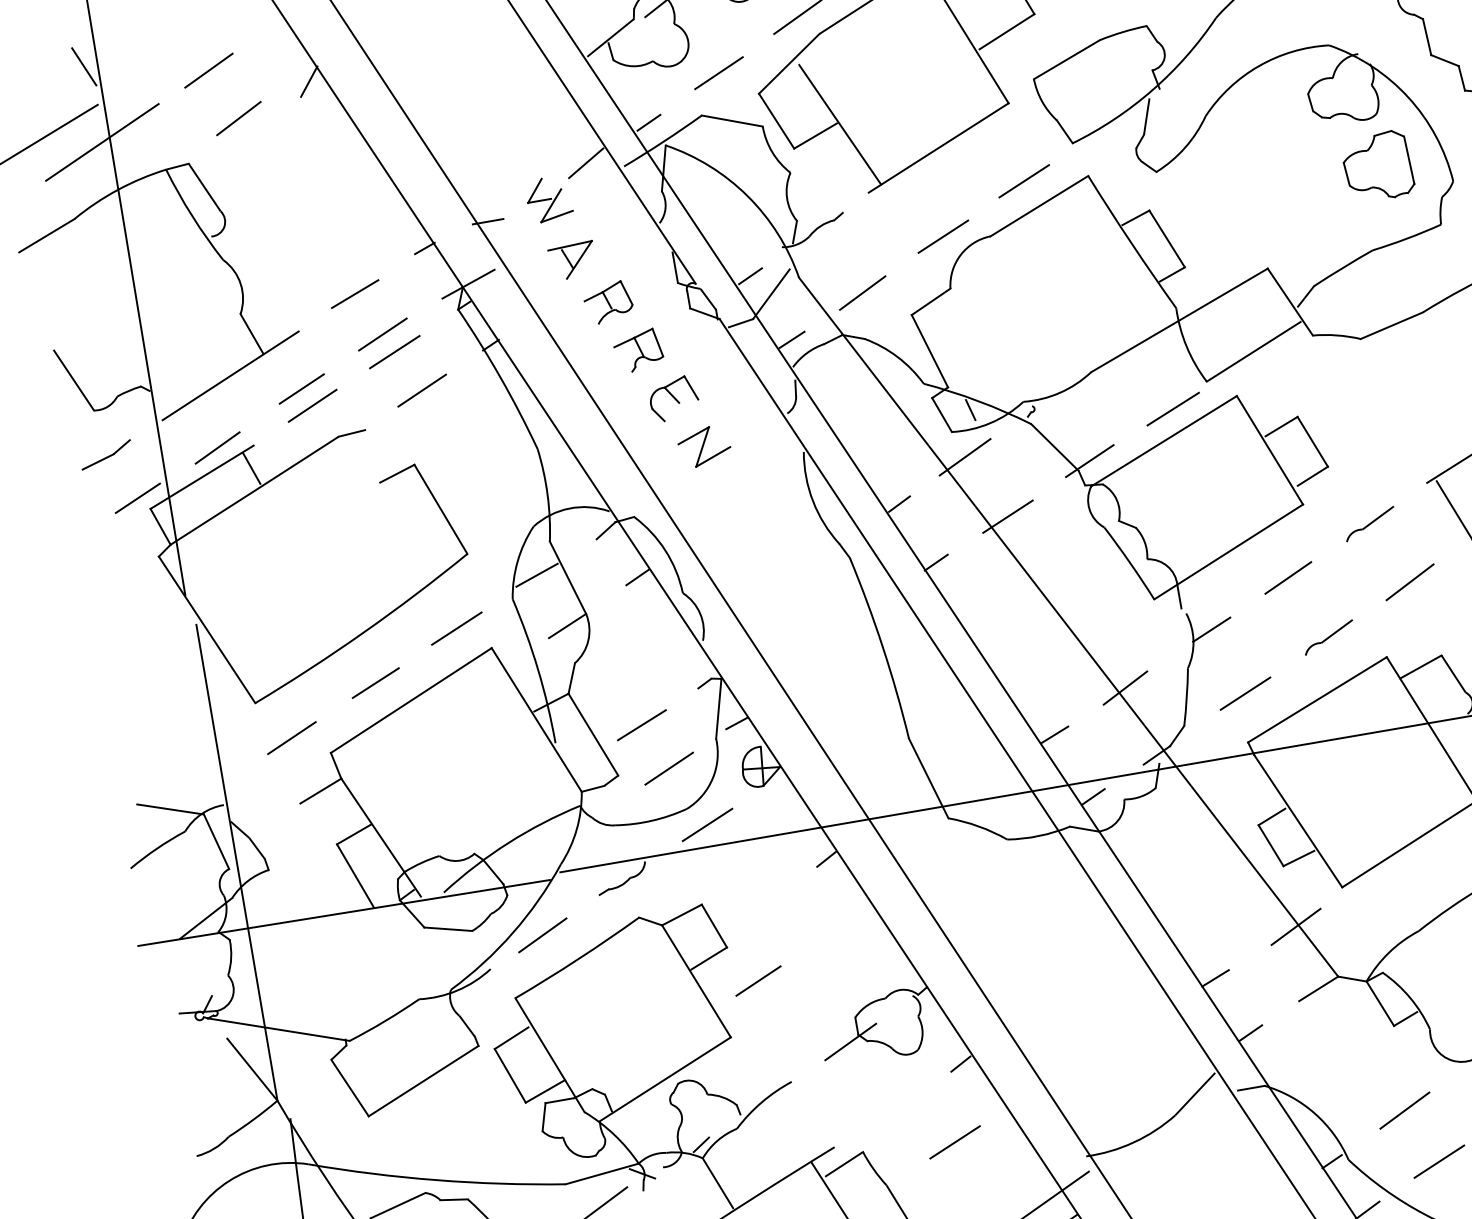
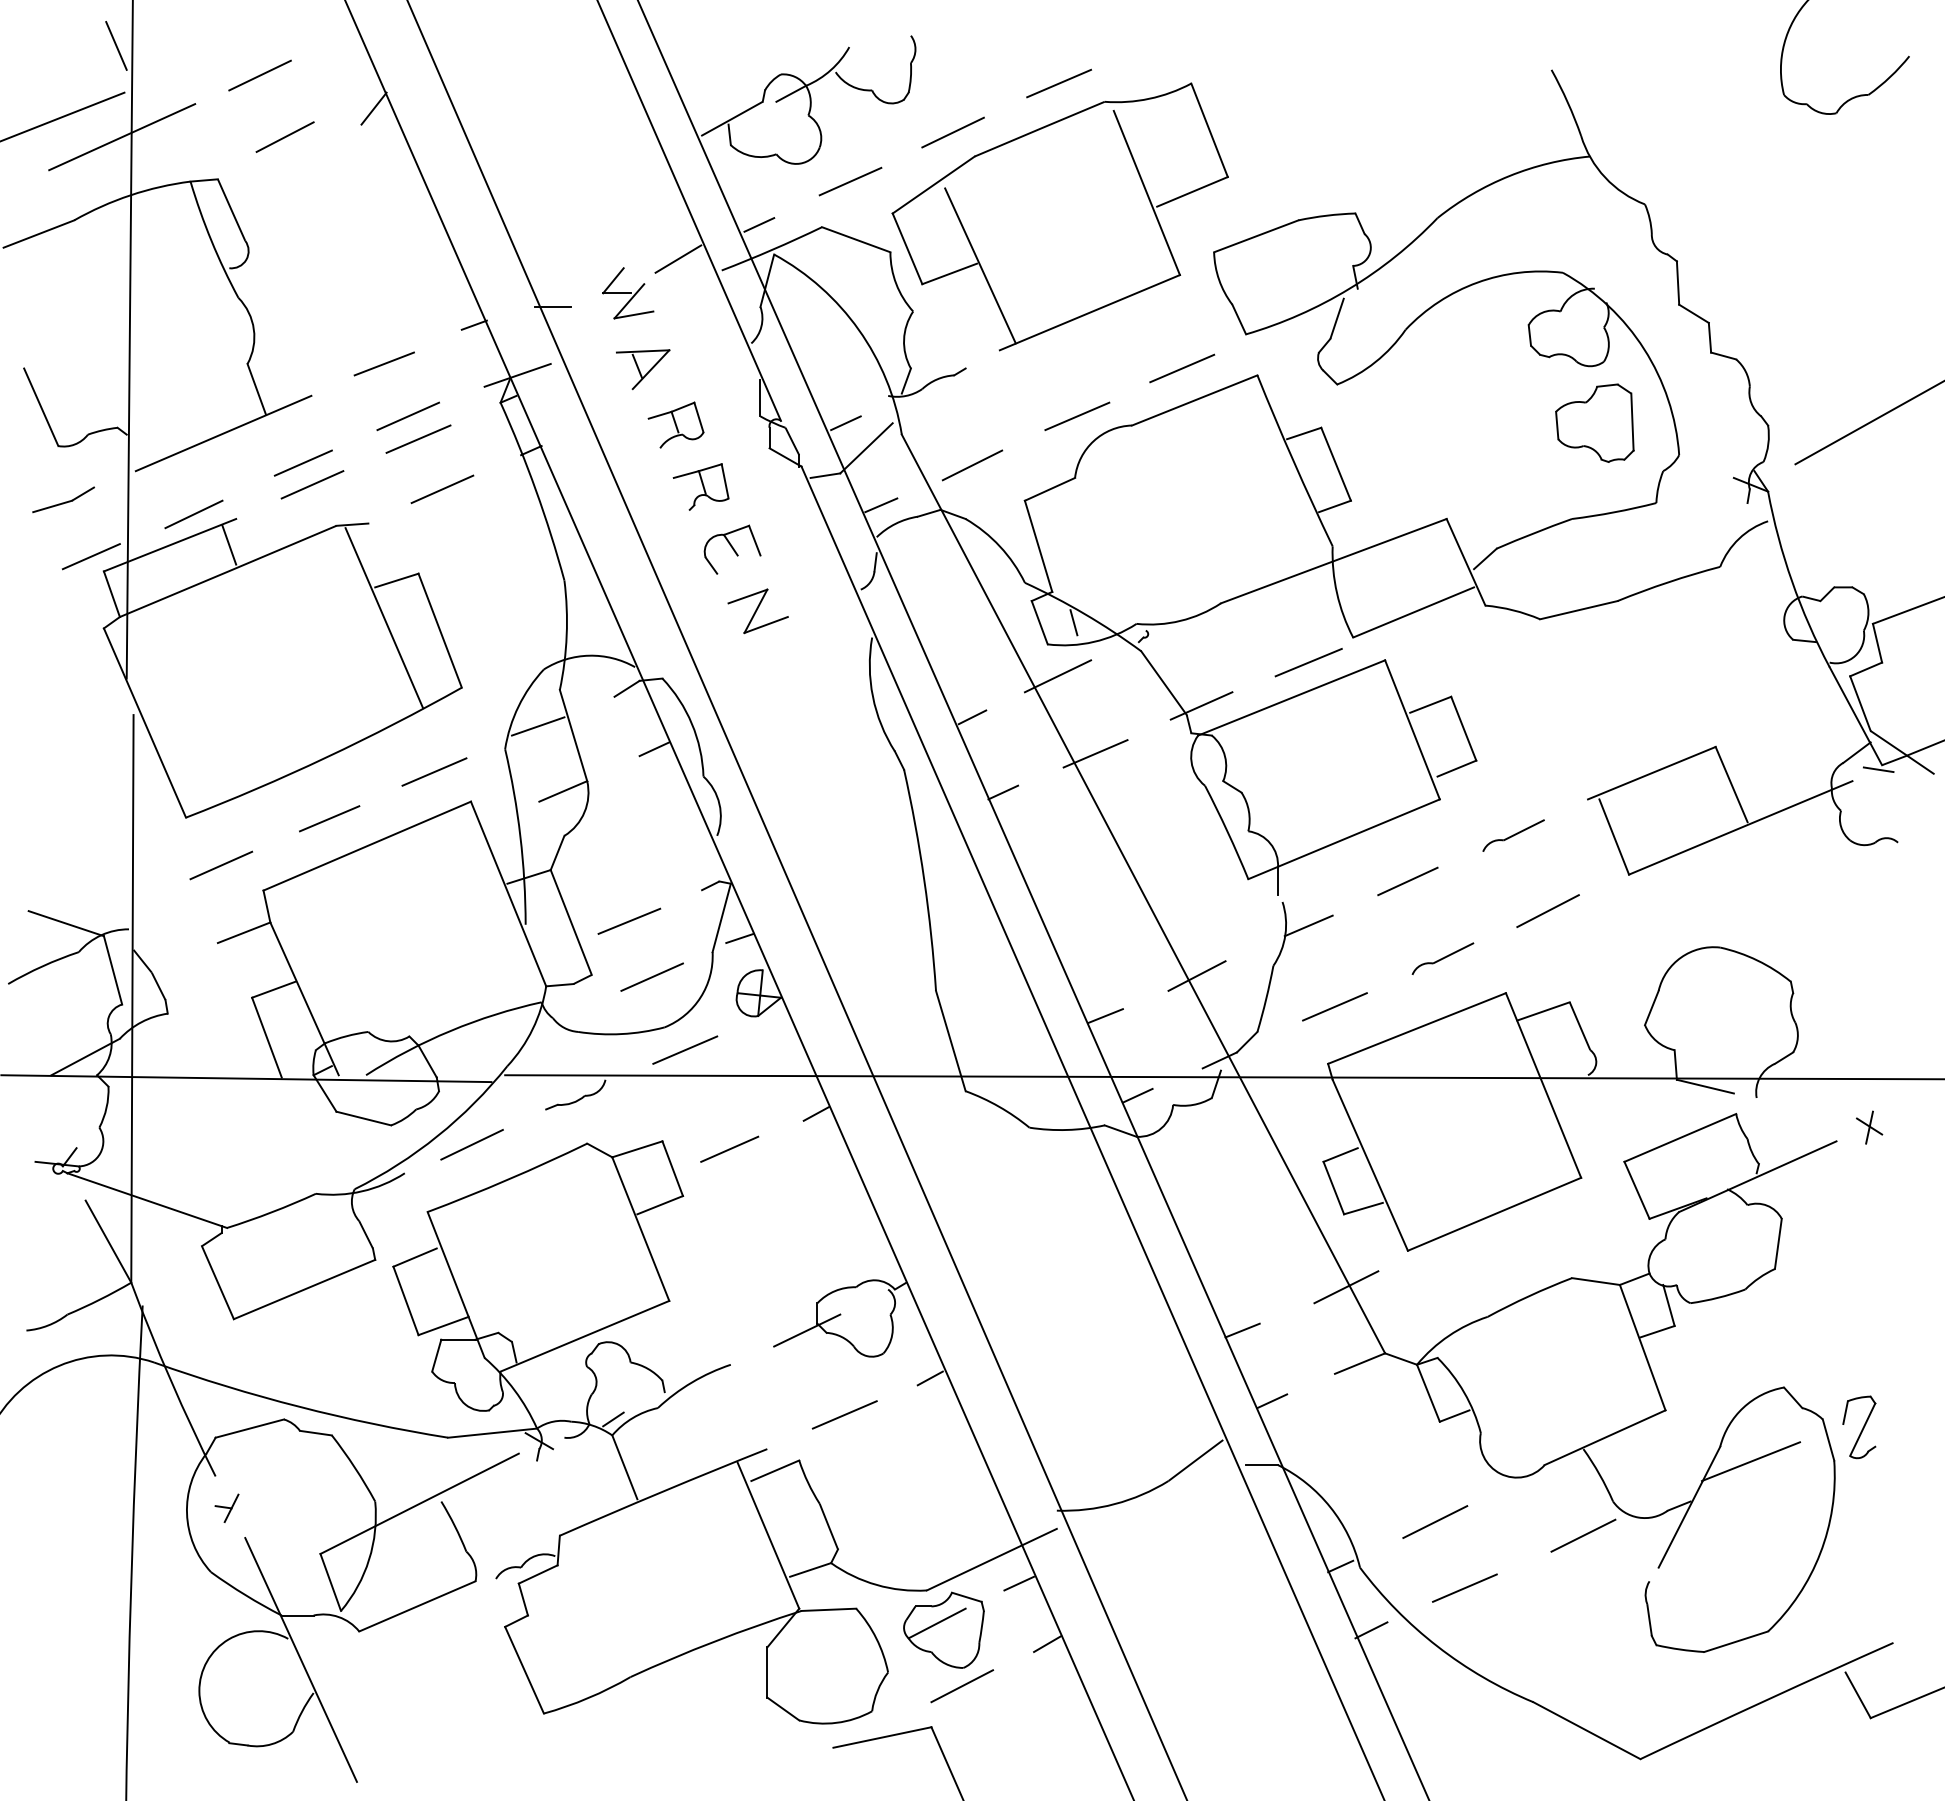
line: (392, 507) -> (384, 618), added
line: (758, 980) -> (729, 1148), moved
line: (954, 1142) -> (844, 1414), moved

